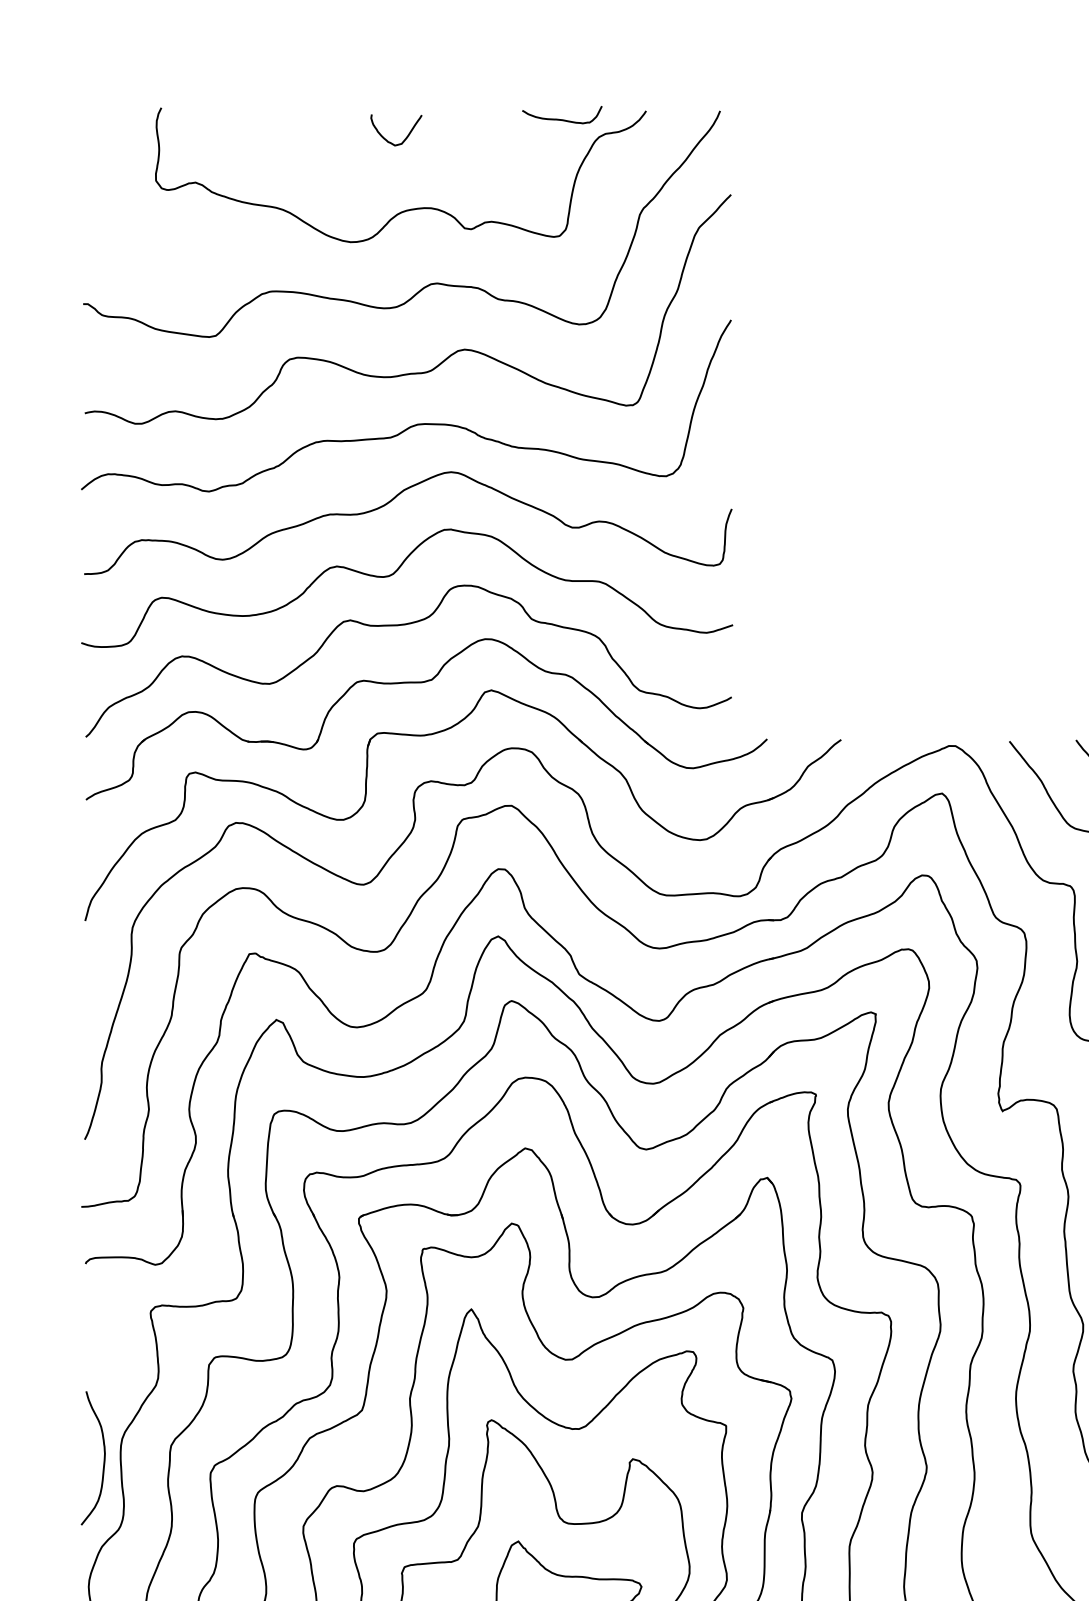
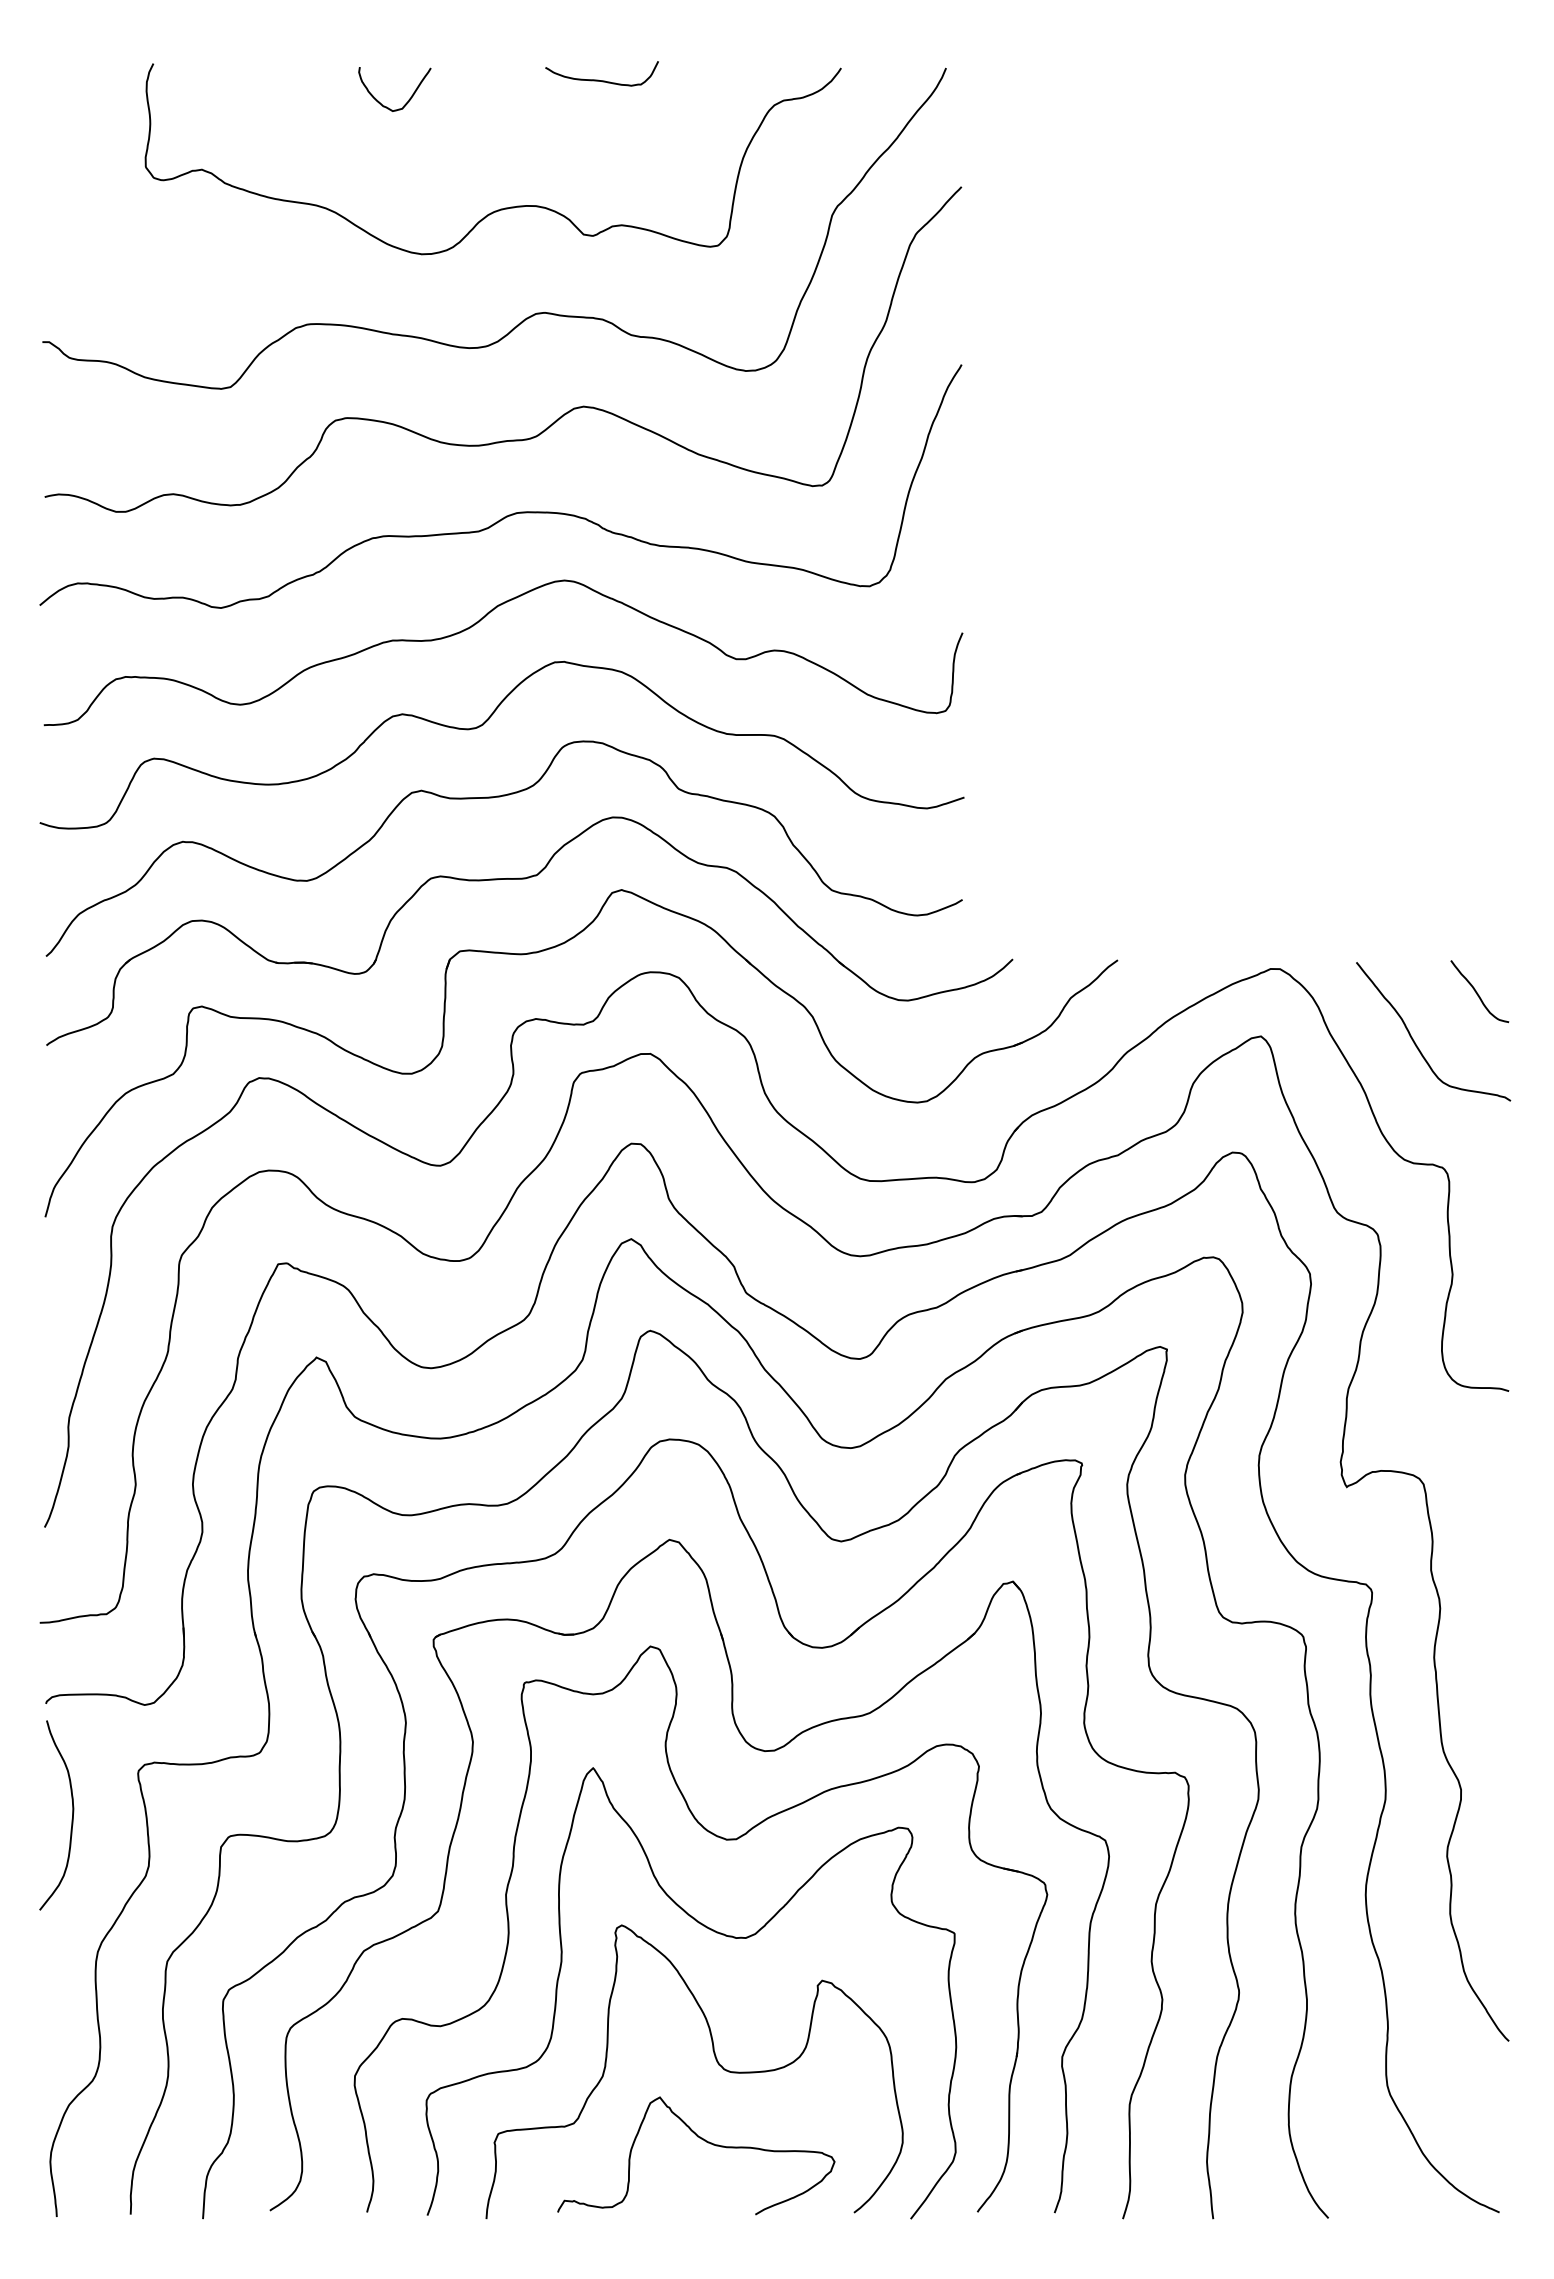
curve: (559, 119) -> (598, 79), moved
curve: (406, 137) -> (408, 99), moved
curve: (103, 1461) -> (71, 1819), moved

